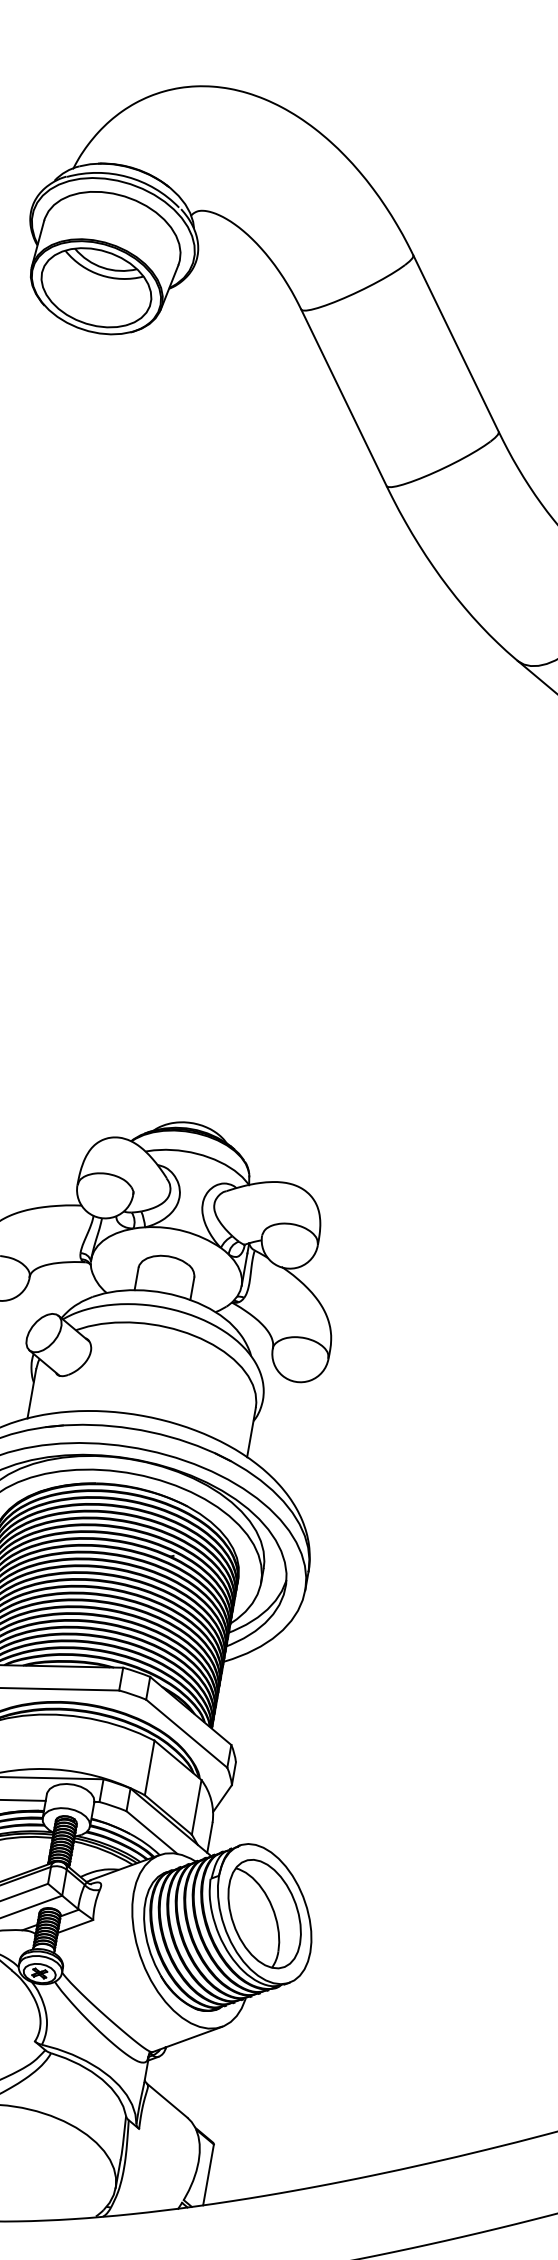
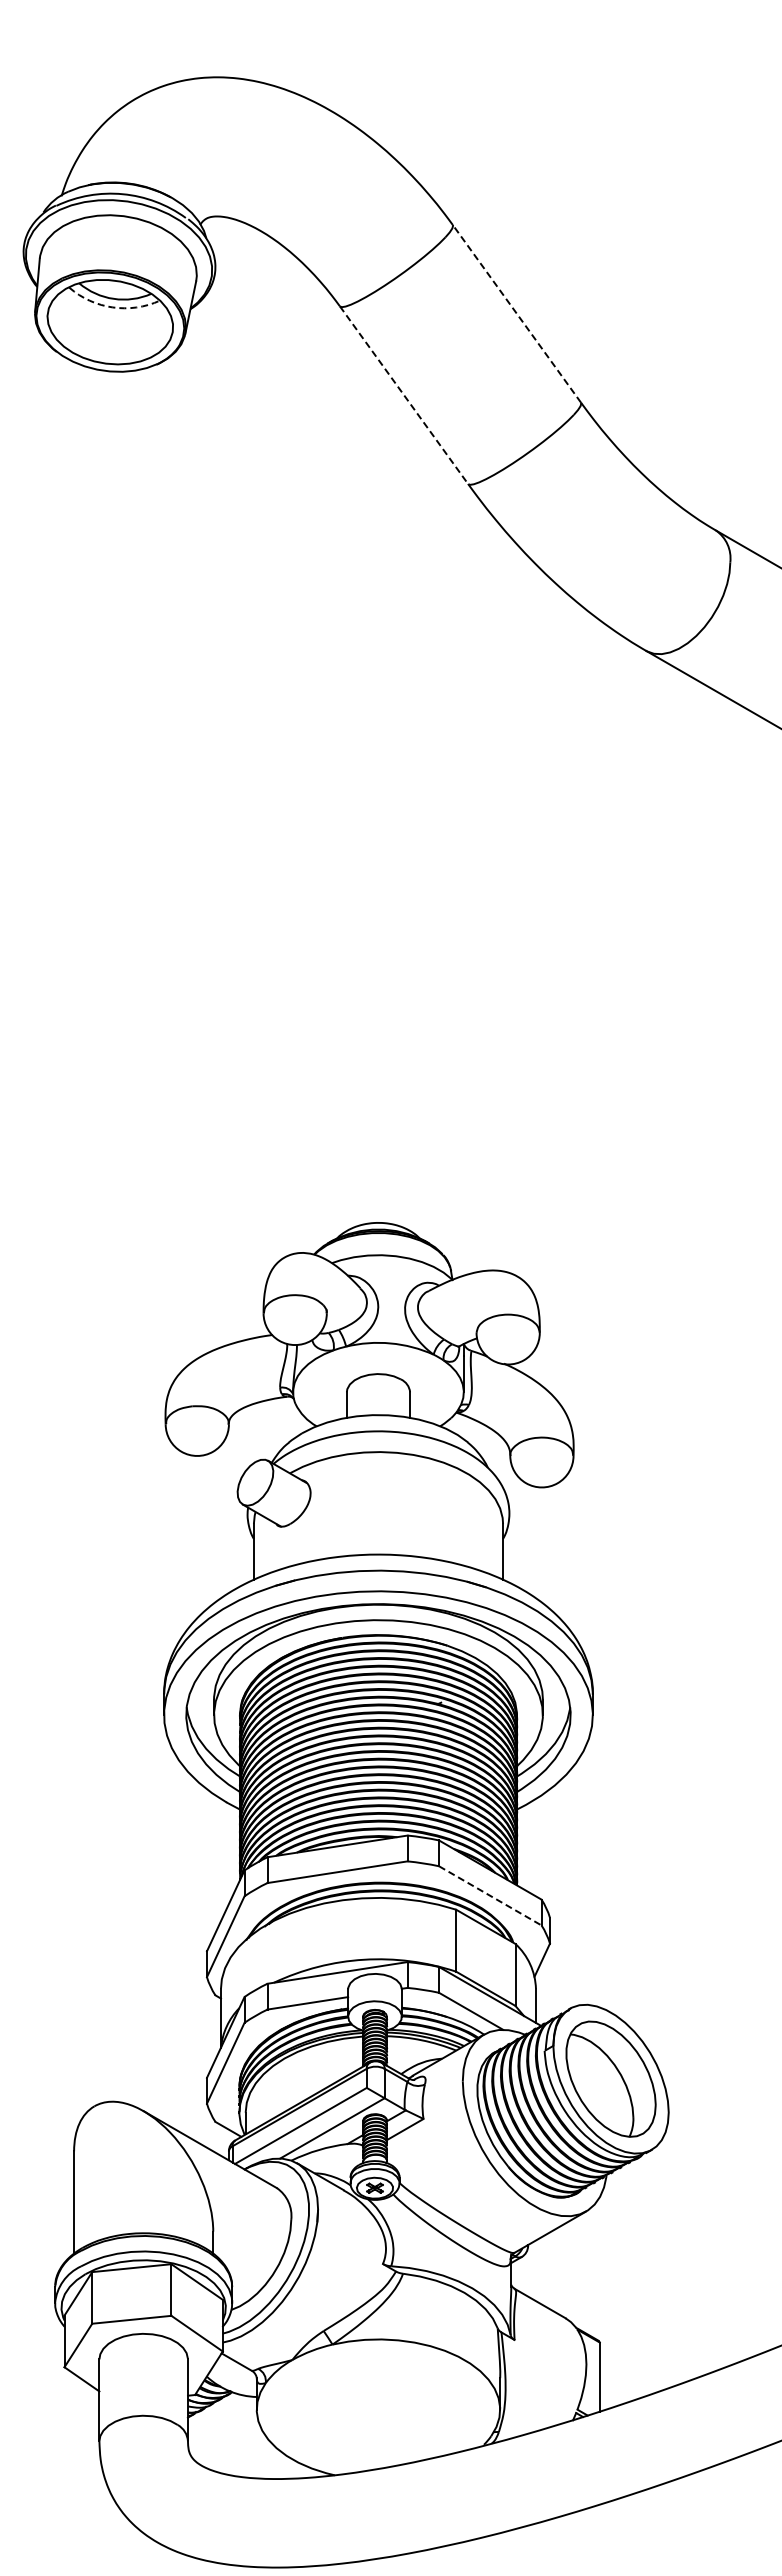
arc: (100, 275) -> (112, 307), solid -> dashed
line: (455, 343) -> (516, 313), solid -> dashed
line: (344, 398) -> (404, 395), solid -> dashed
line: (186, 1734) -> (490, 1896), solid -> dashed

